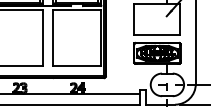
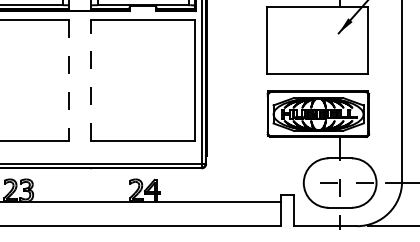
line: (43, 37) -> (69, 79), solid -> dashed
line: (53, 37) -> (91, 79), solid -> dashed

